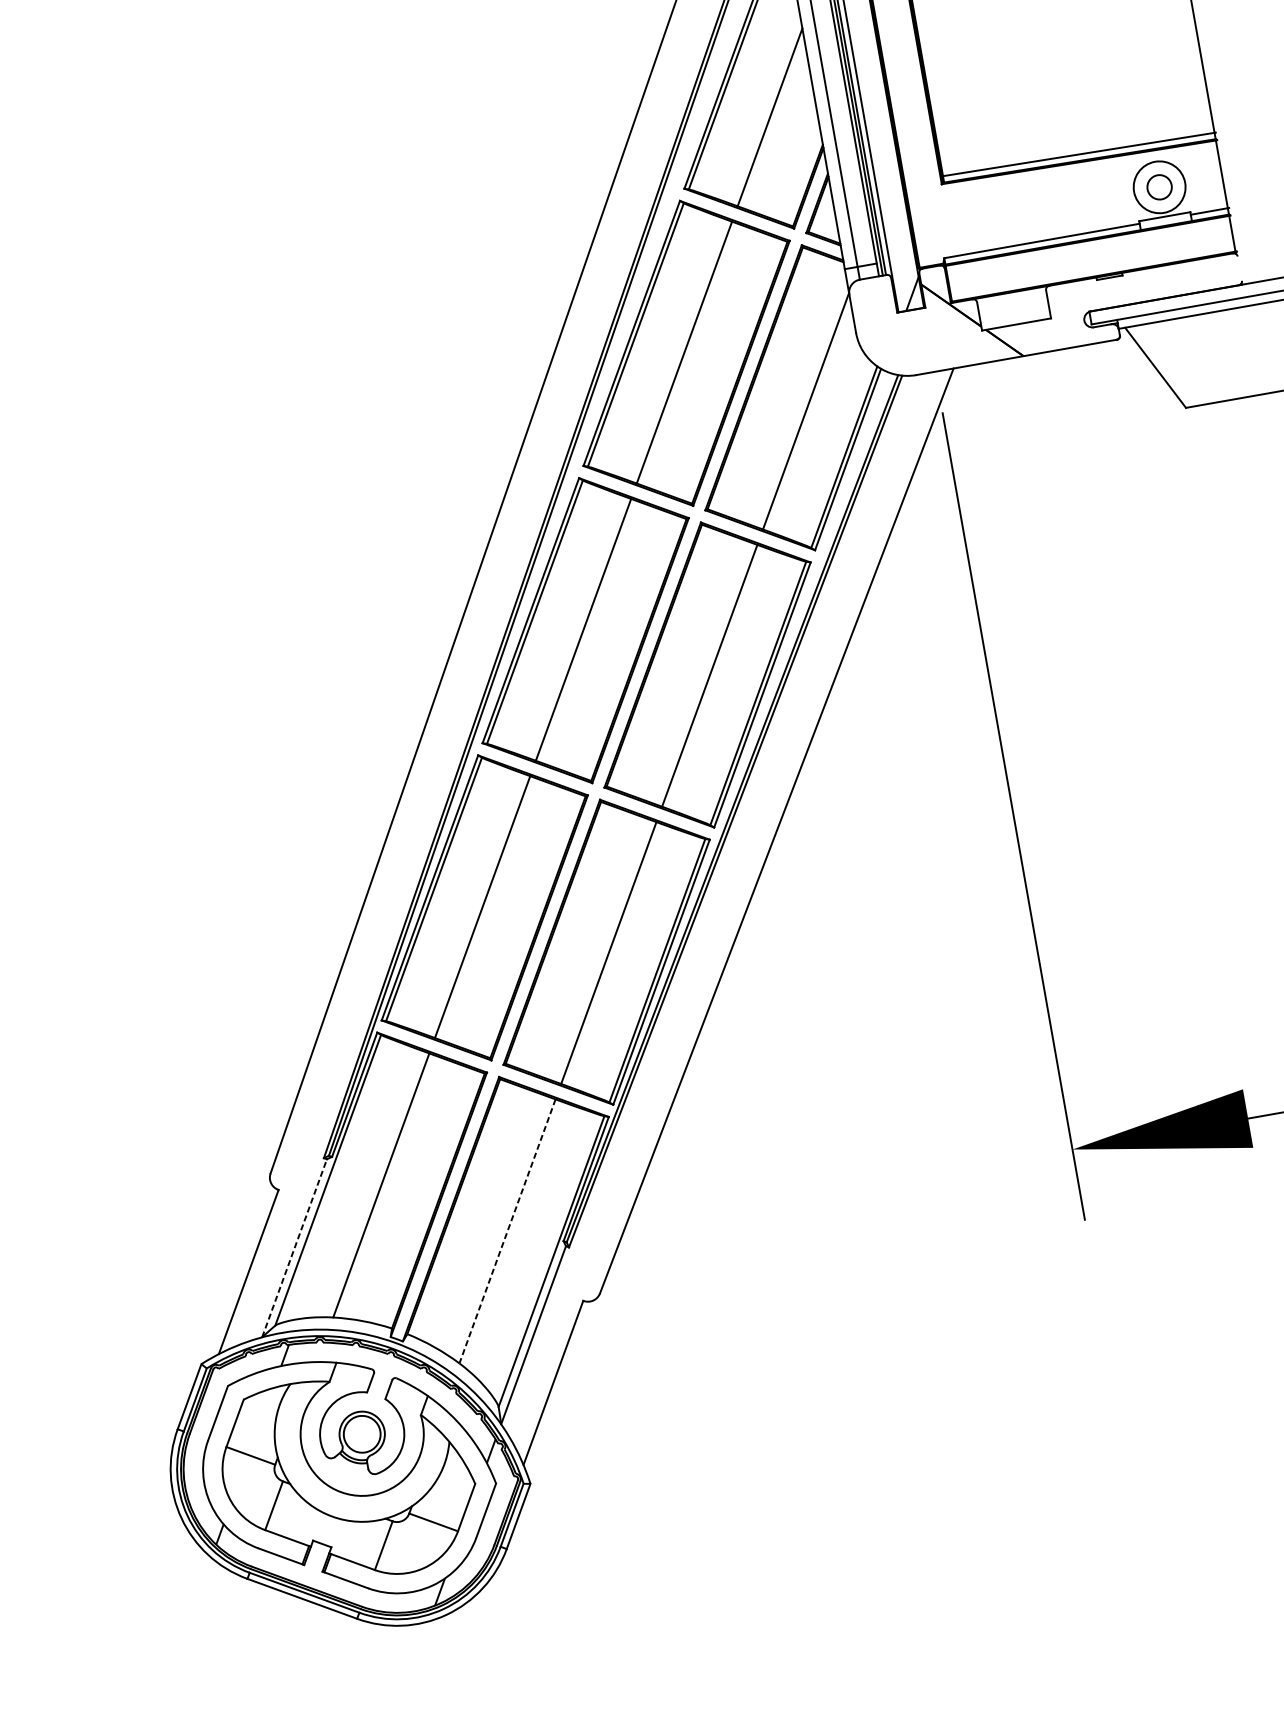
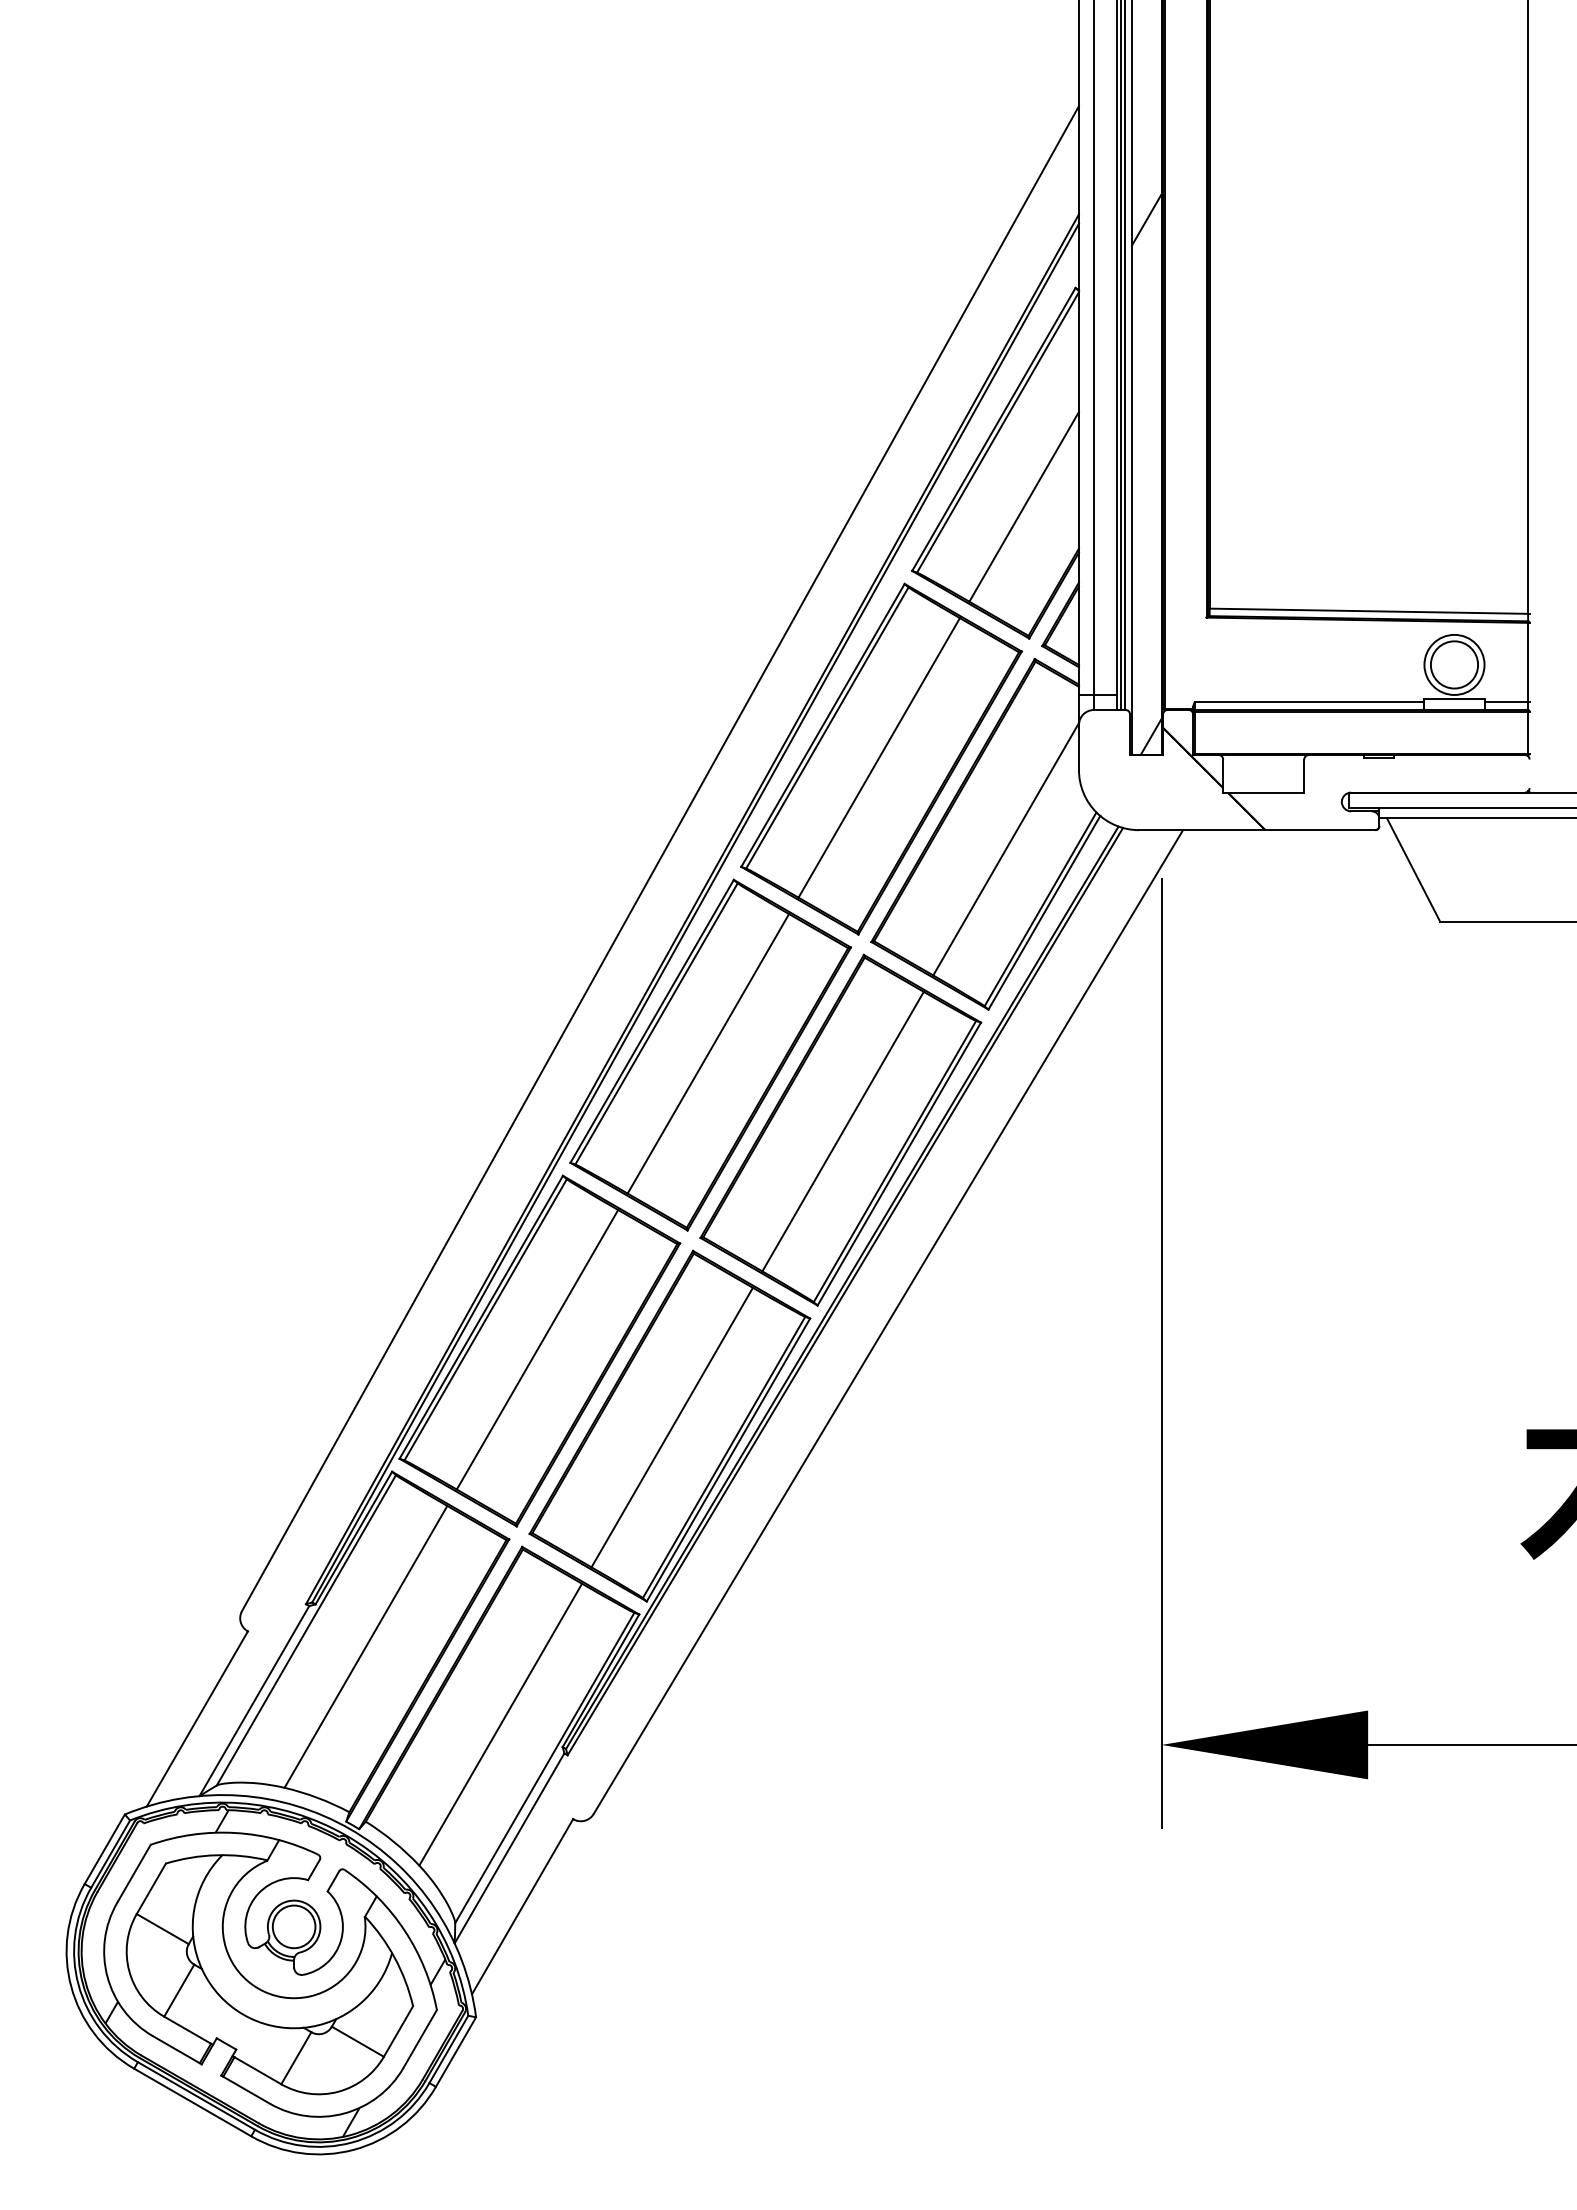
circle: (1159, 186) -> (1454, 664), size x1.67
line: (507, 1231) -> (500, 1724), dashed -> solid
line: (294, 1248) -> (254, 1701), dashed -> solid

